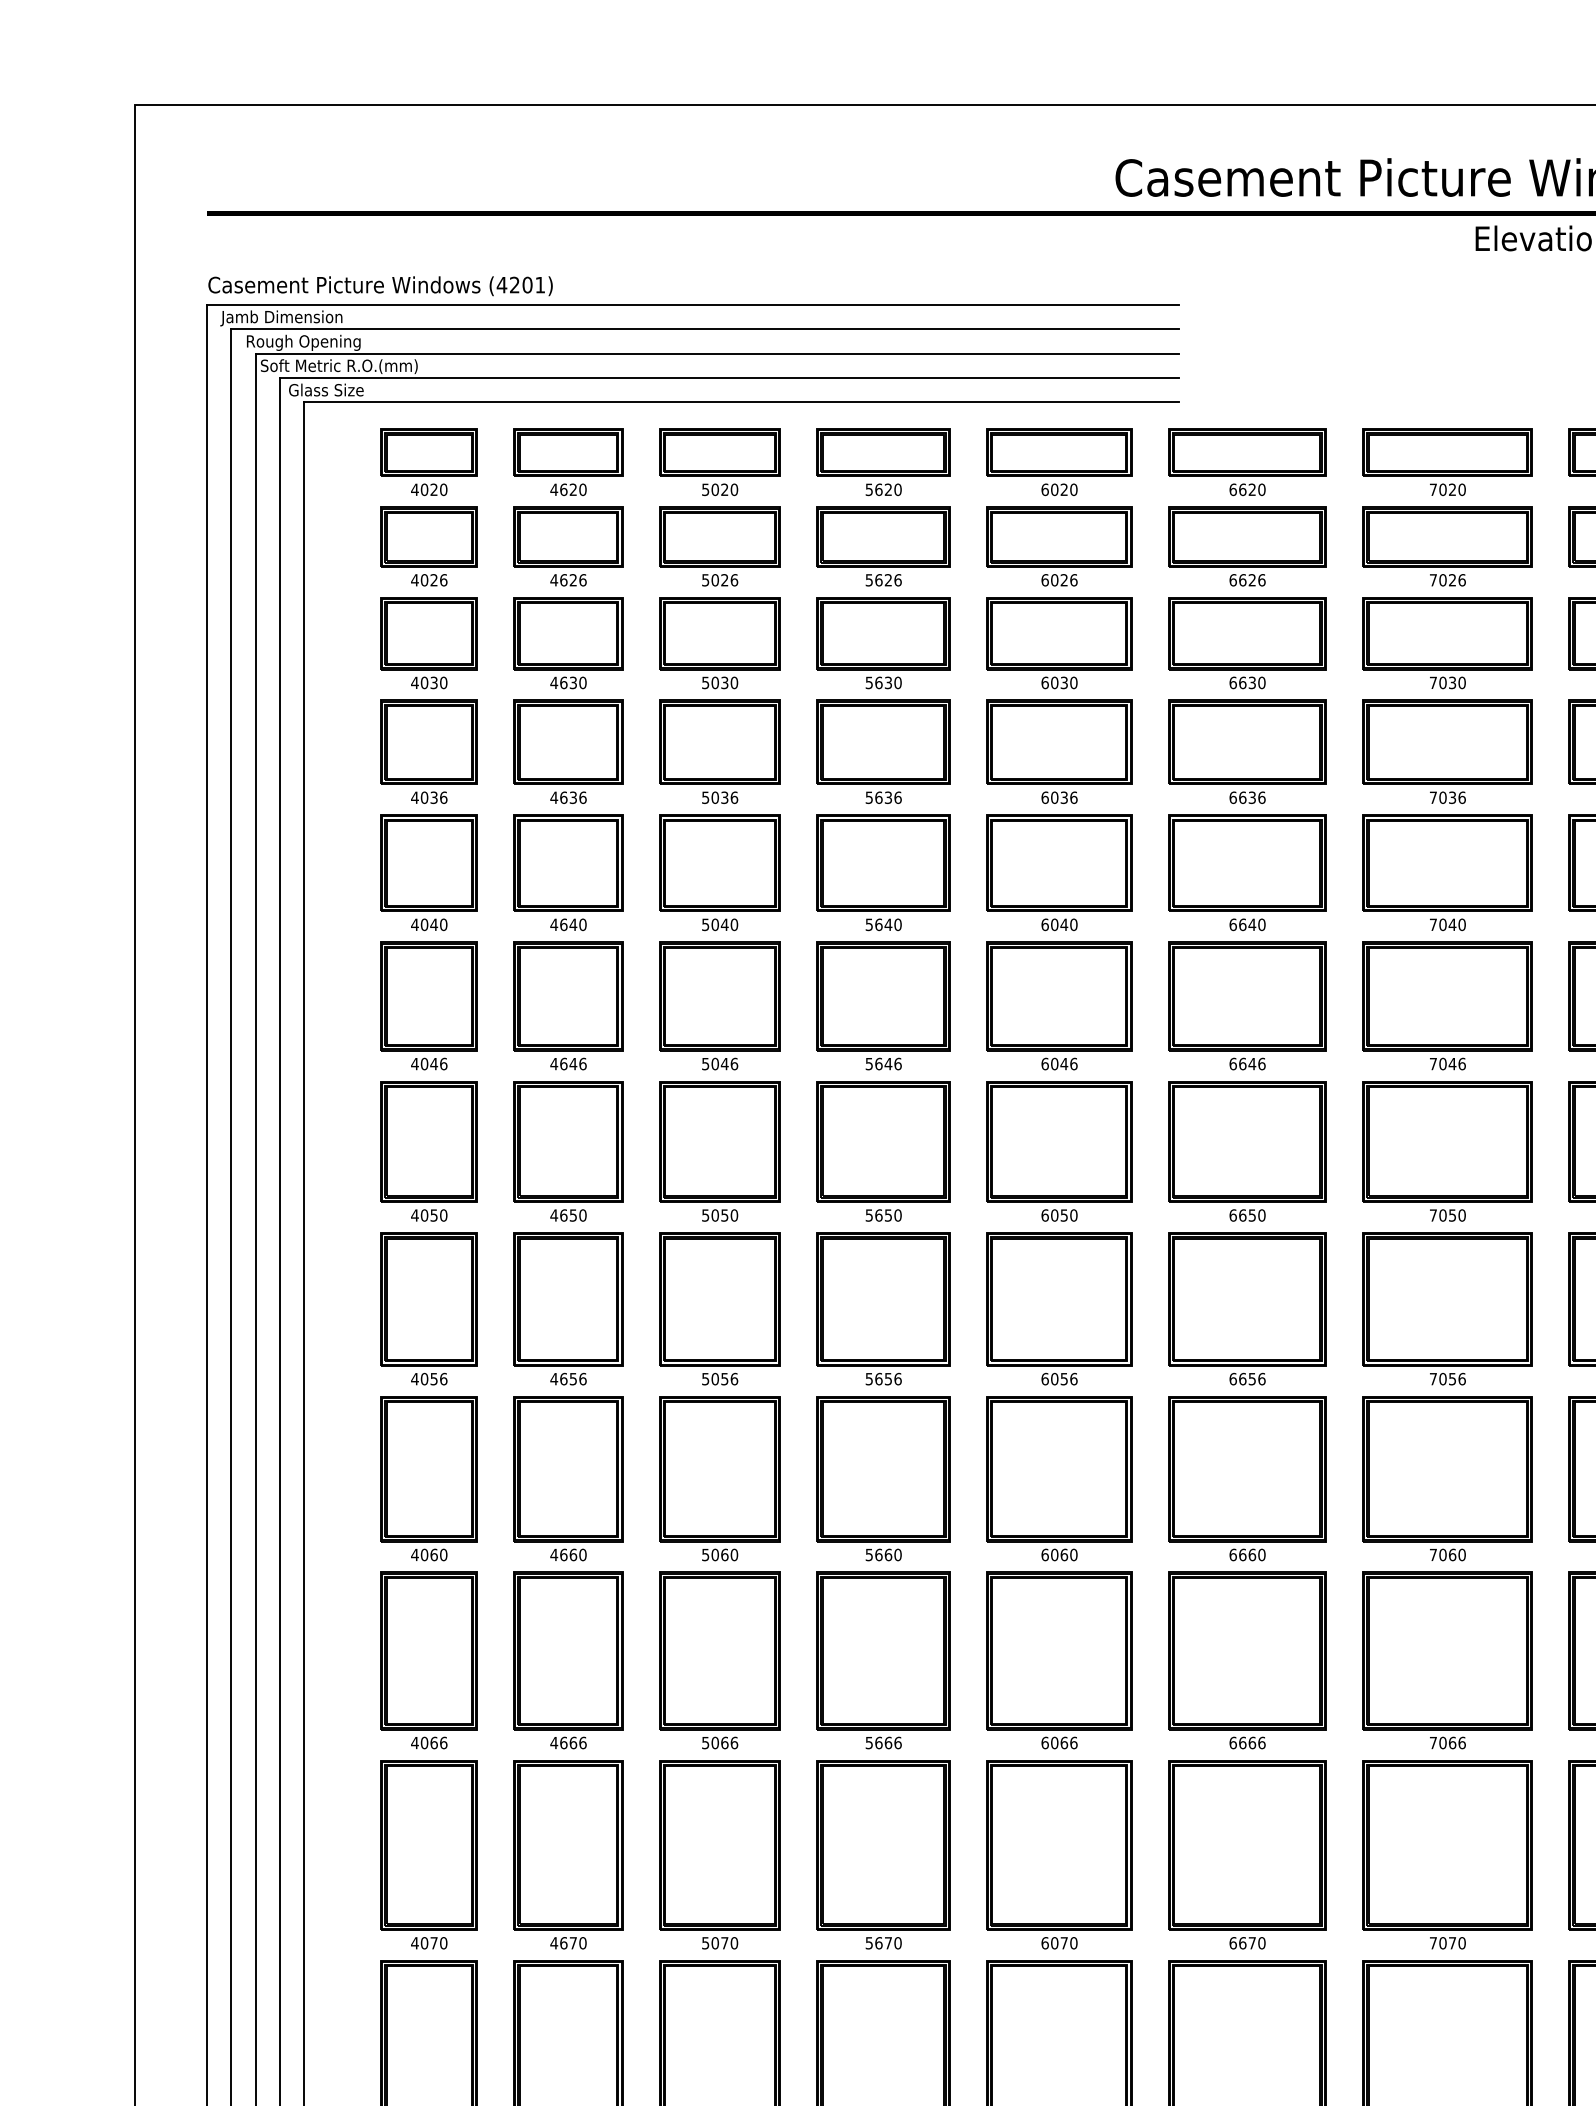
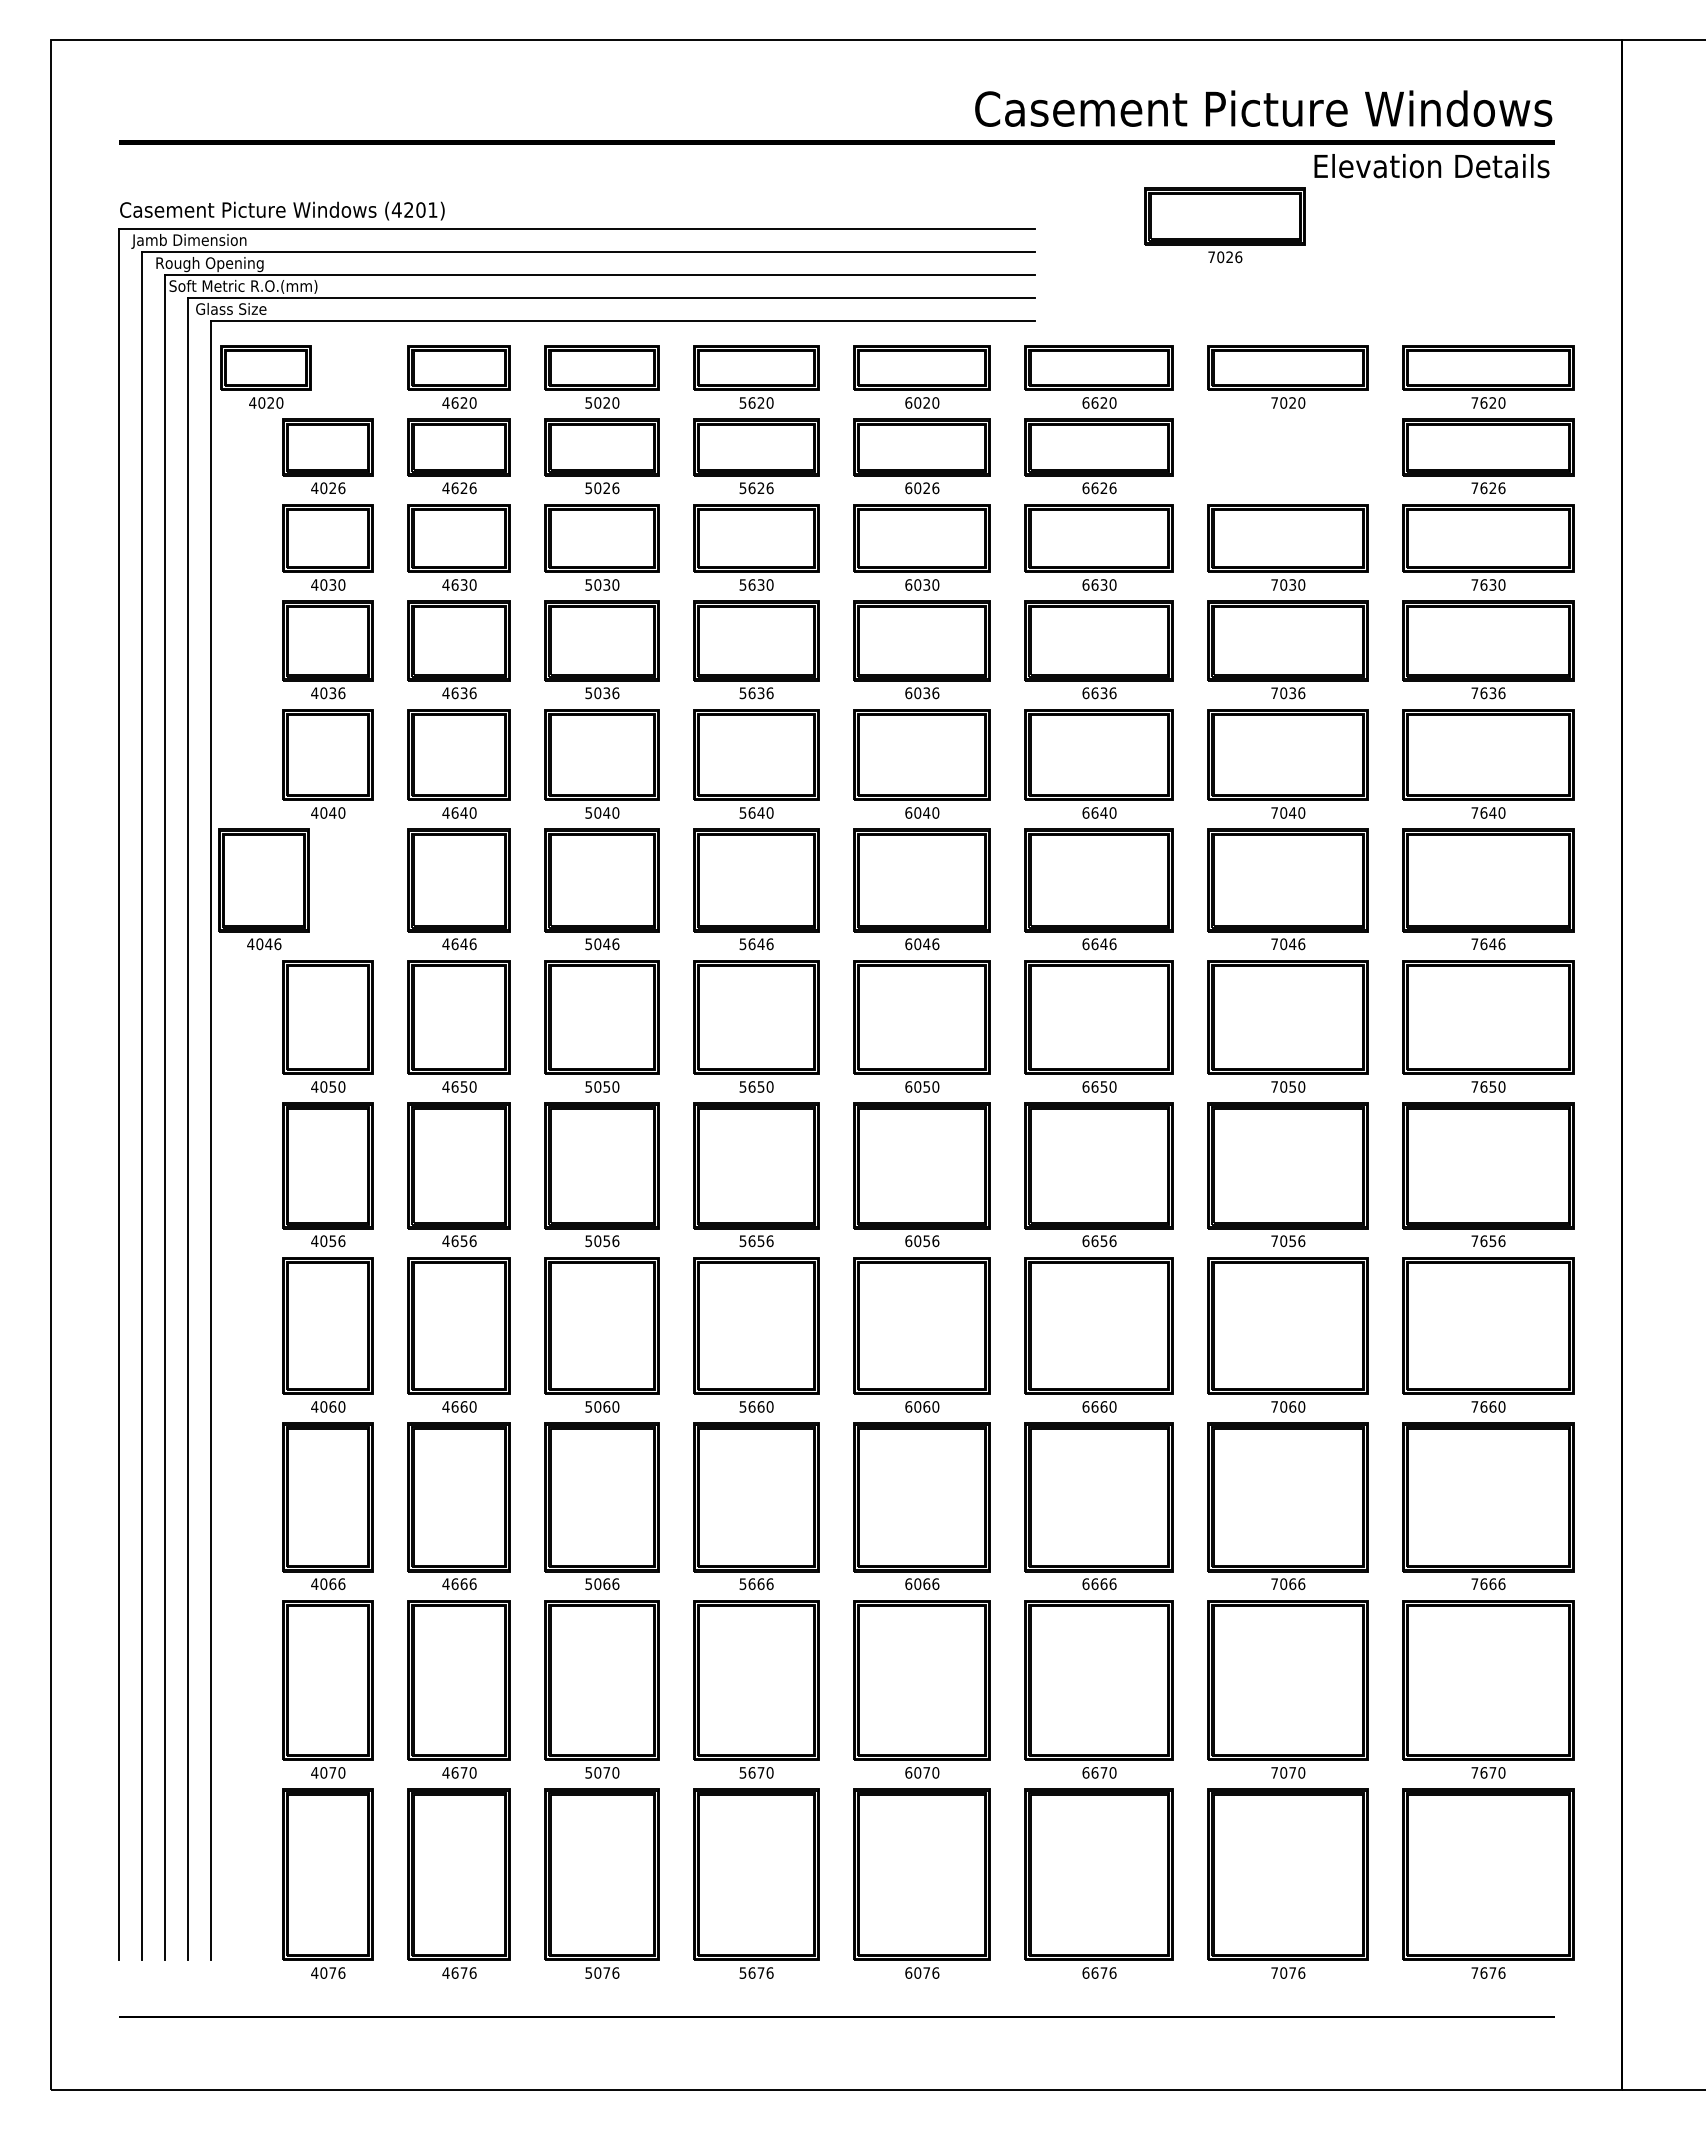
part: (428, 461) -> (265, 376), moved
part: (1447, 546) -> (1224, 225), moved
part: (428, 1005) -> (263, 889), moved

